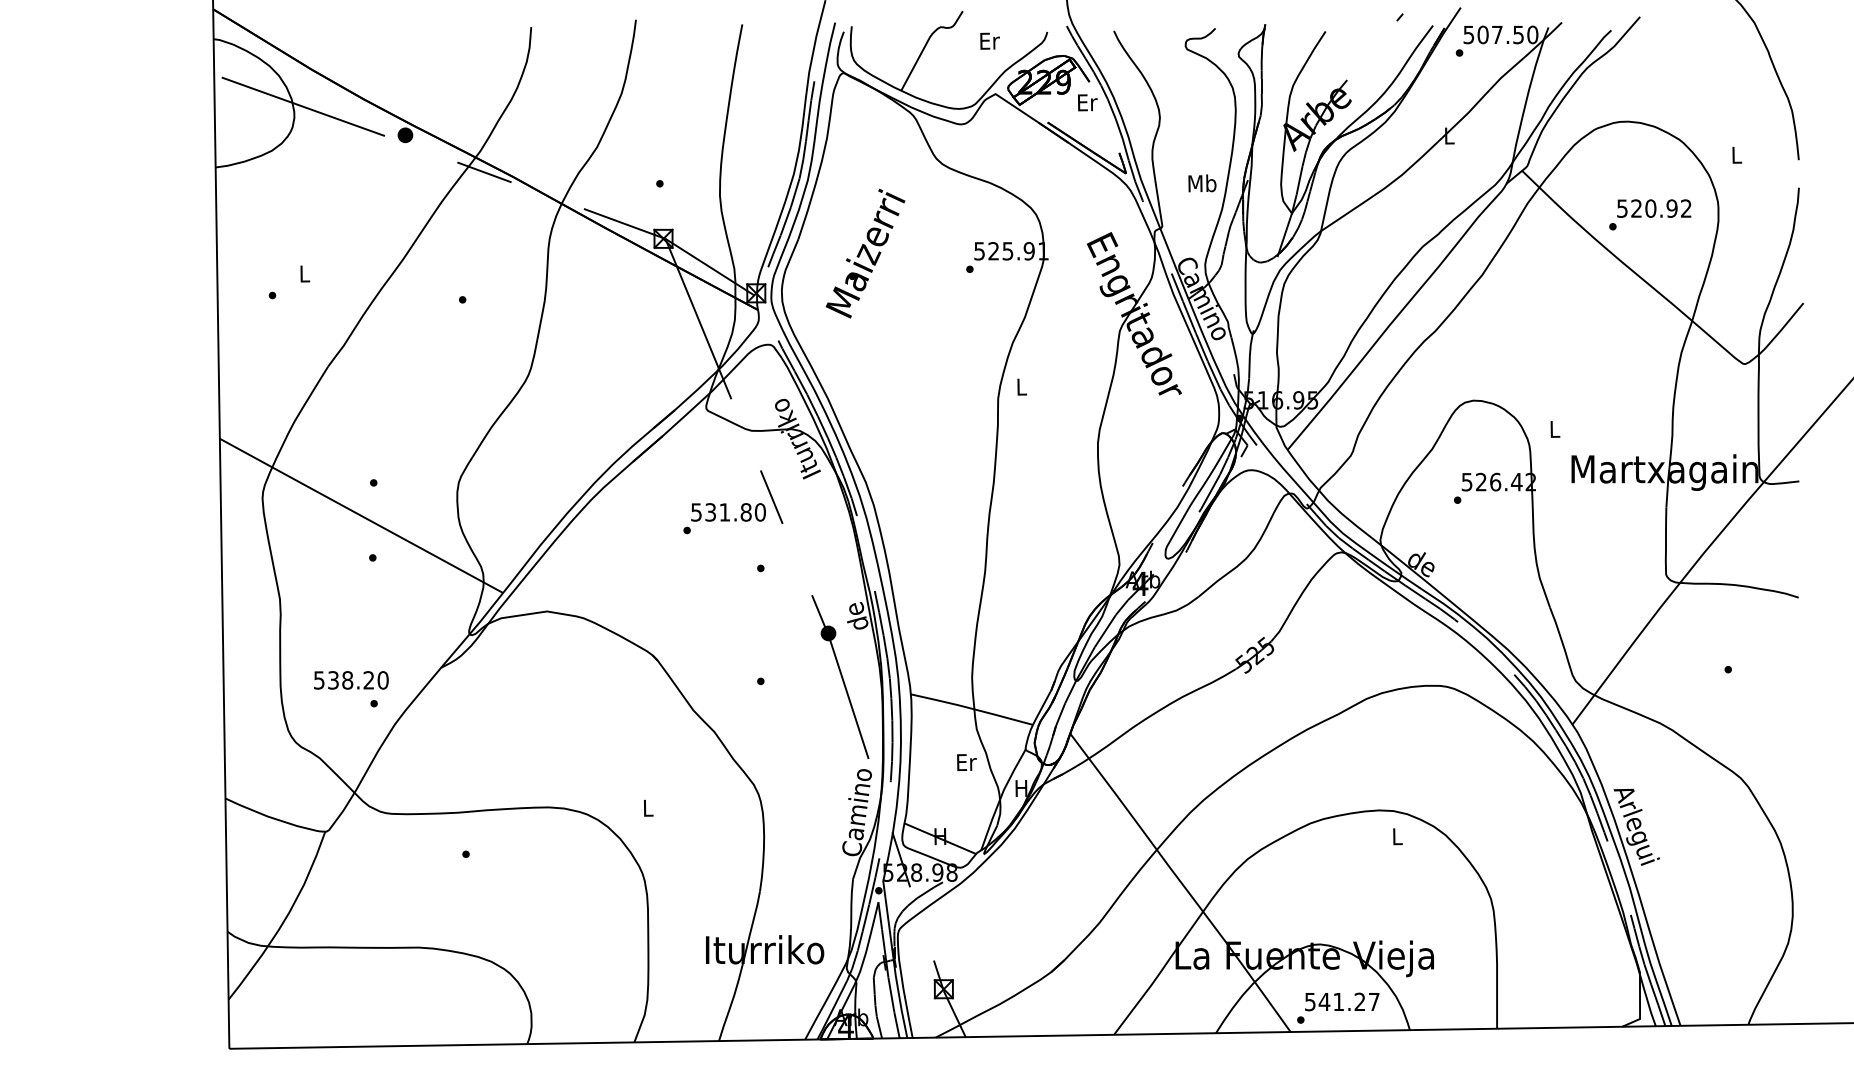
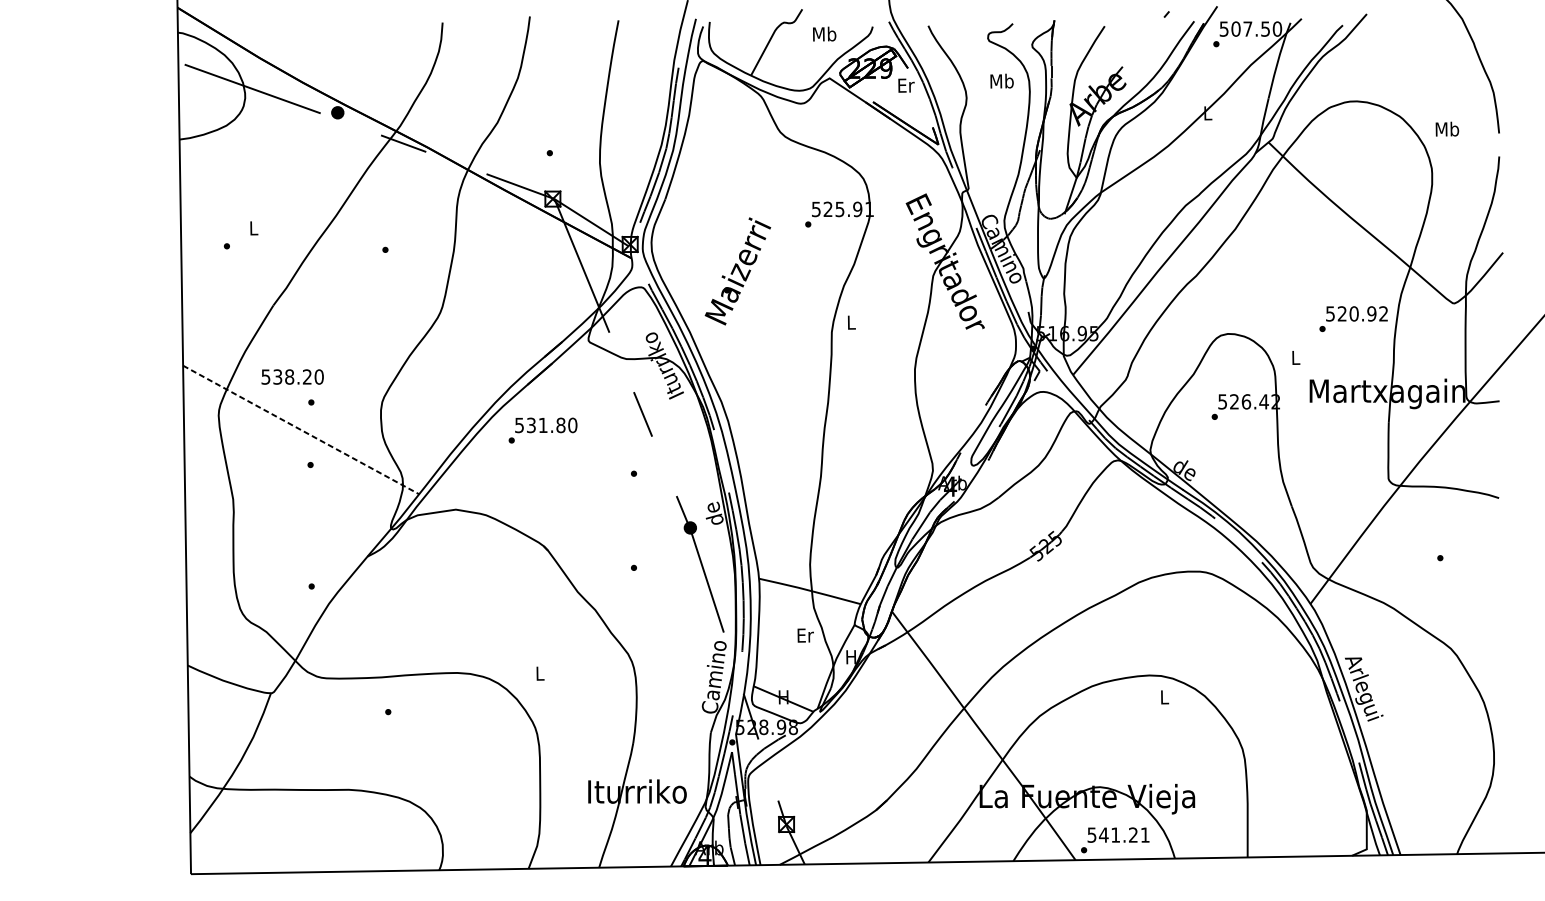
text: (989, 40) -> (824, 33), Er -> Mb
text: (1736, 154) -> (1447, 128), L -> Mb
text: (1202, 183) -> (1002, 81), moved
text: (1650, 214) -> (1353, 318), moved
text: (865, 253) -> (737, 271), moved
line: (361, 515) -> (301, 429), solid -> dashed
text: (724, 518) -> (542, 430), moved
text: (351, 680) -> (292, 377), moved
text: (1374, 1001) -> (1145, 834), 541.27 -> 541.21

